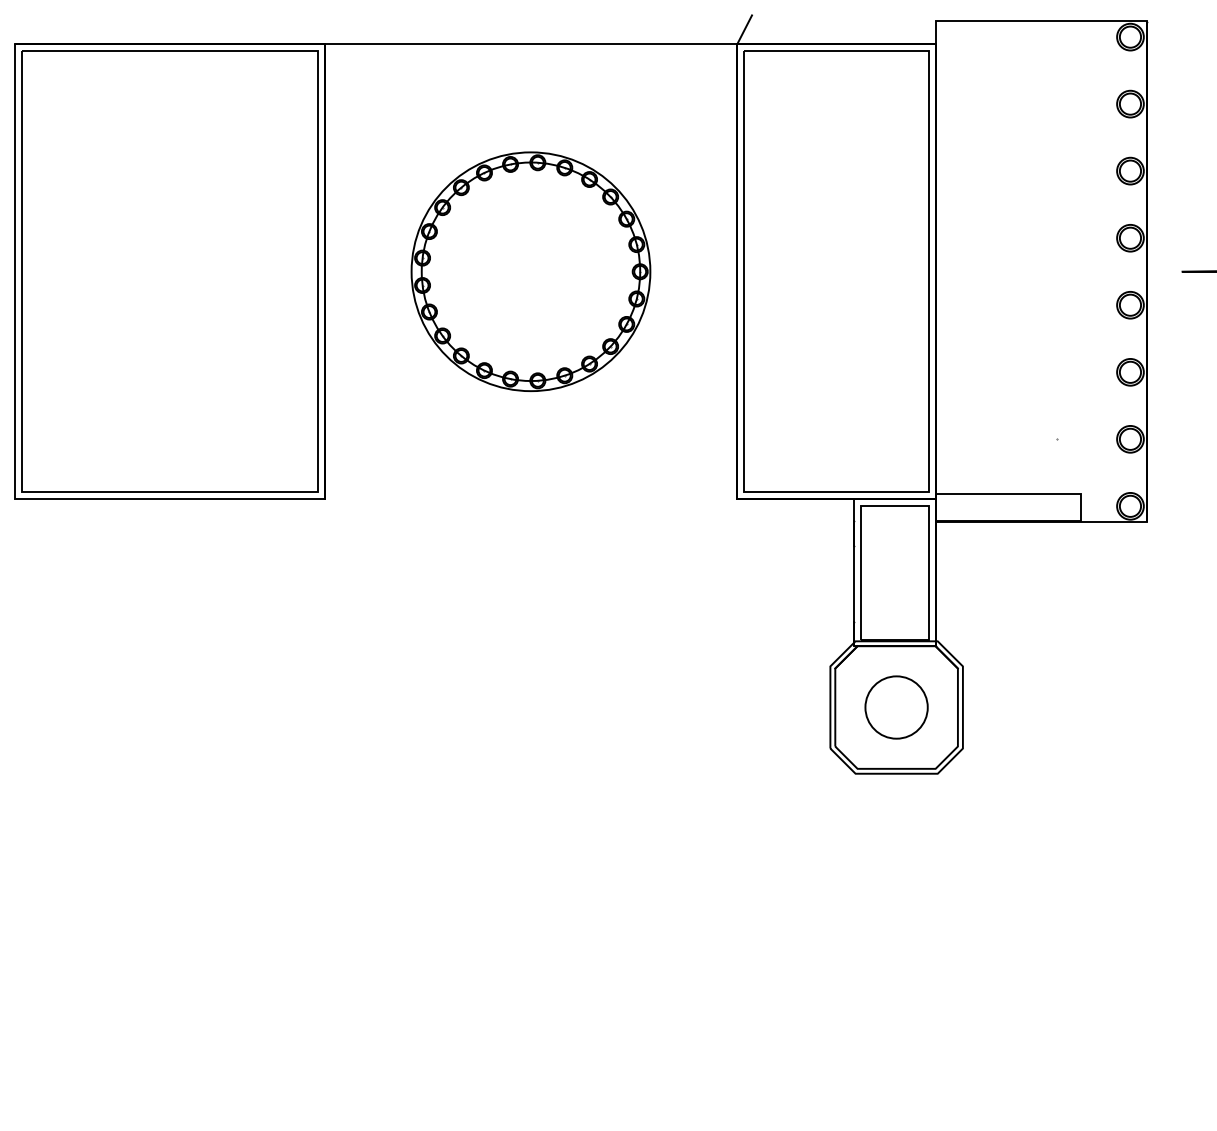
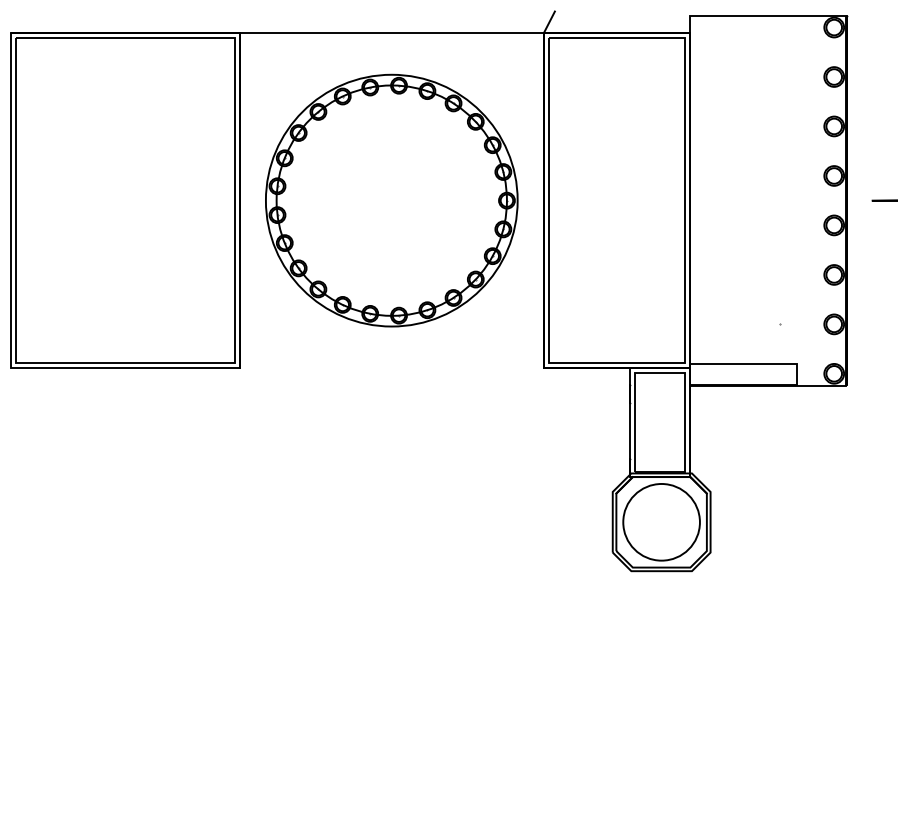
part: (530, 271) -> (391, 200), size x1.43
circle: (896, 707) -> (661, 522), size x1.67

